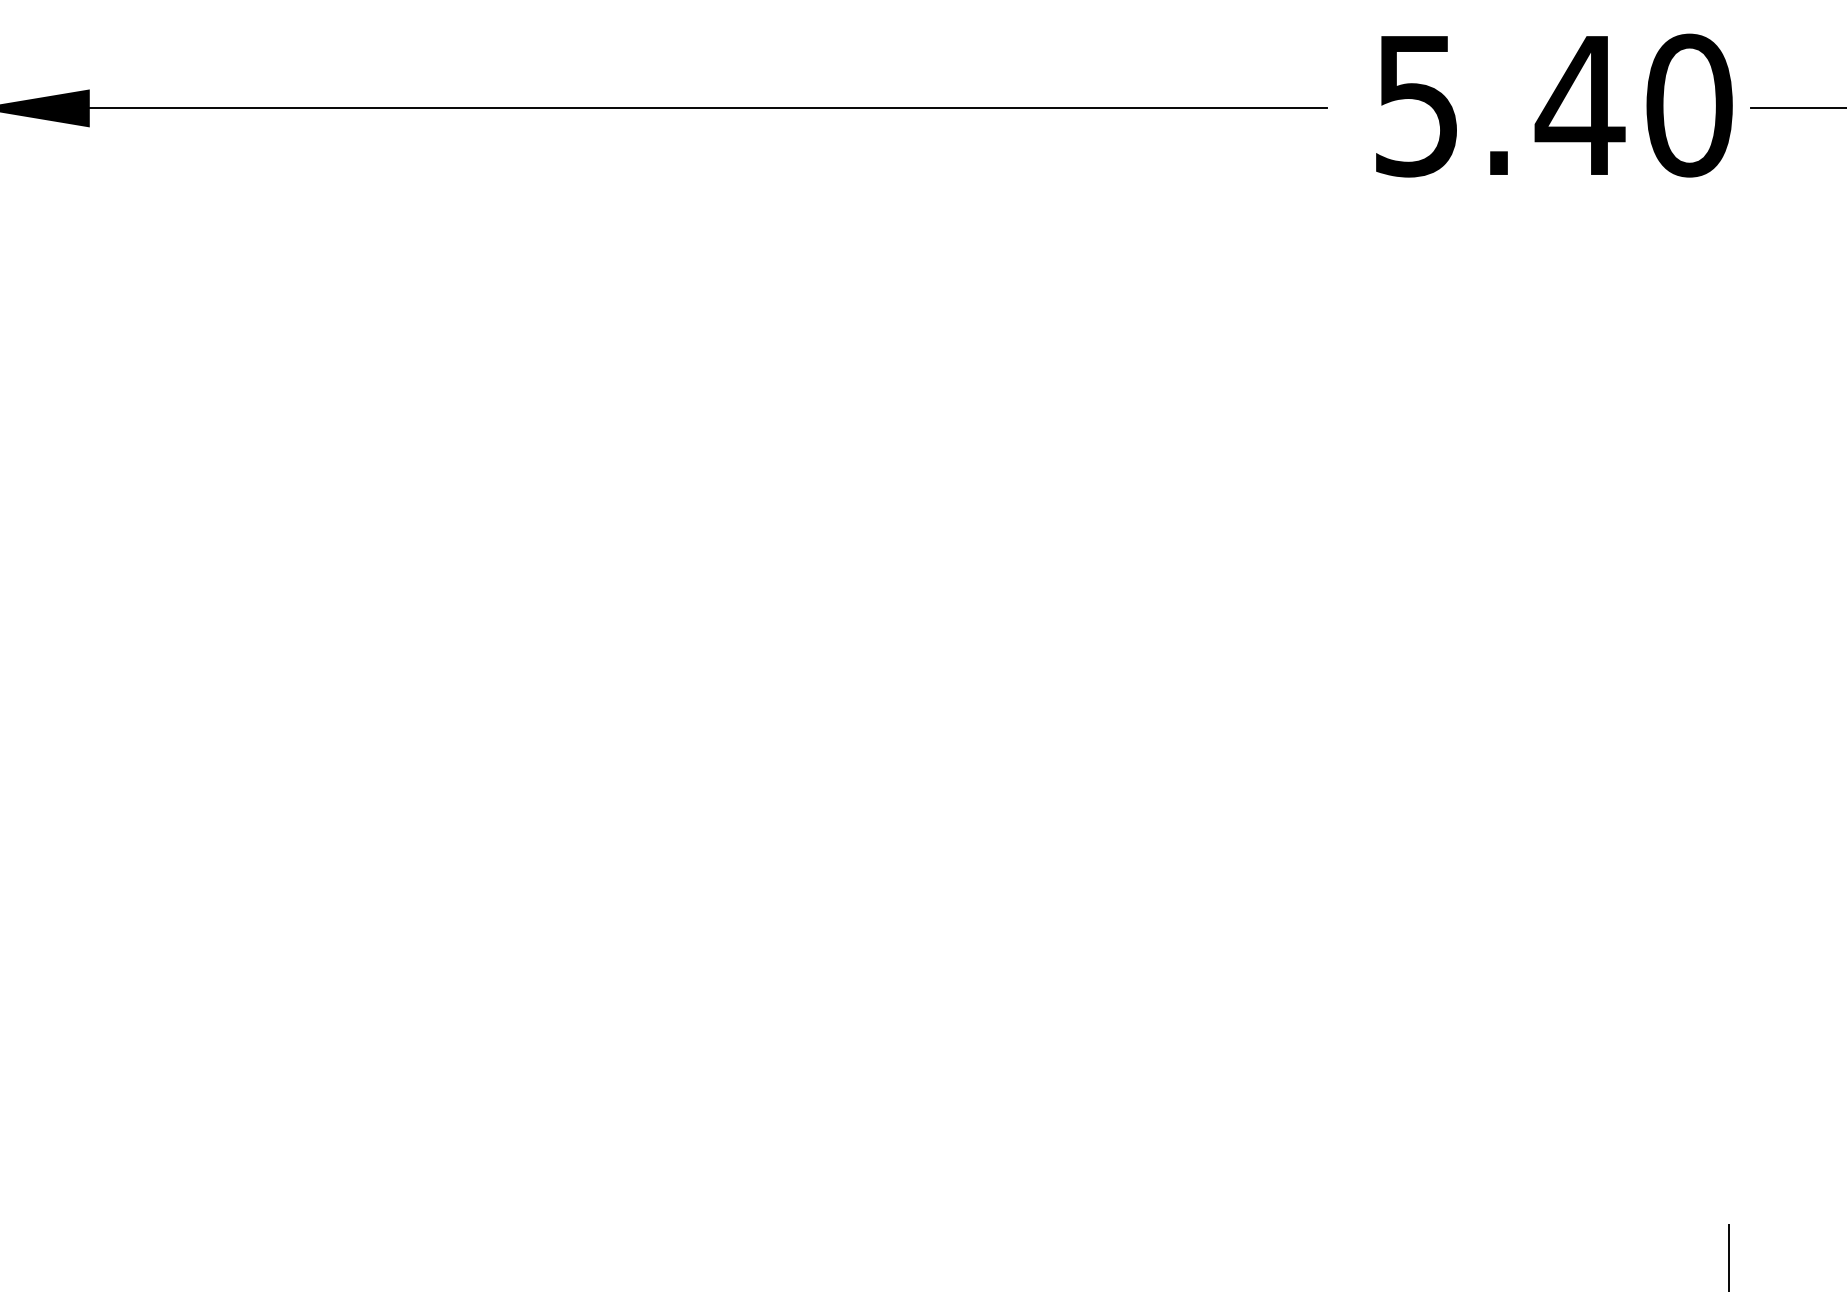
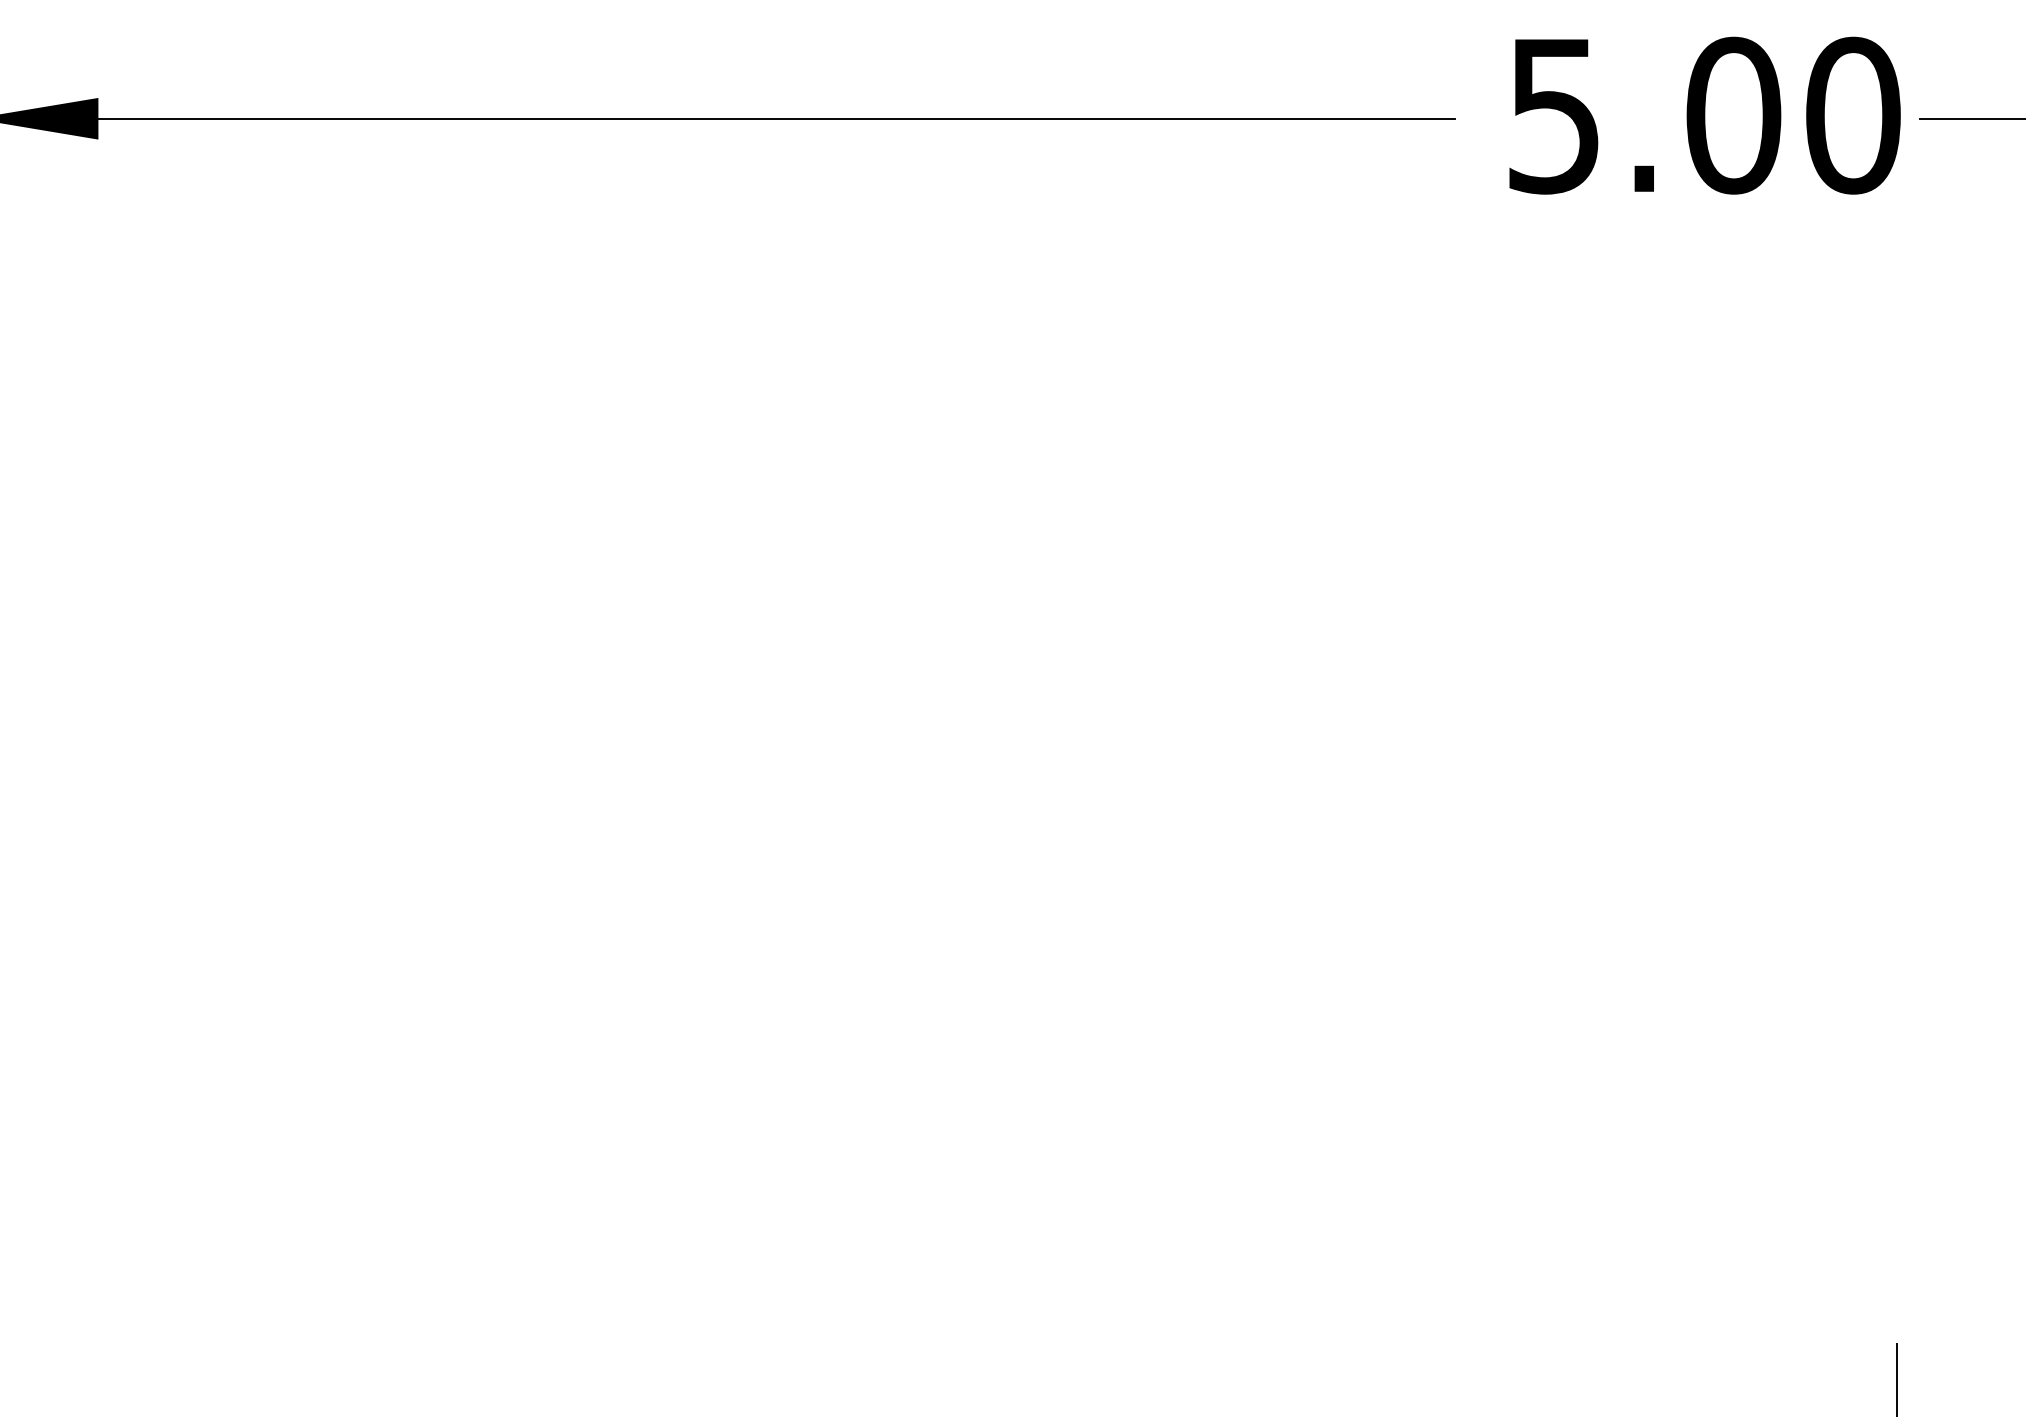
text: (1579, 105) -> (1732, 115), 5.40 -> 5.00

